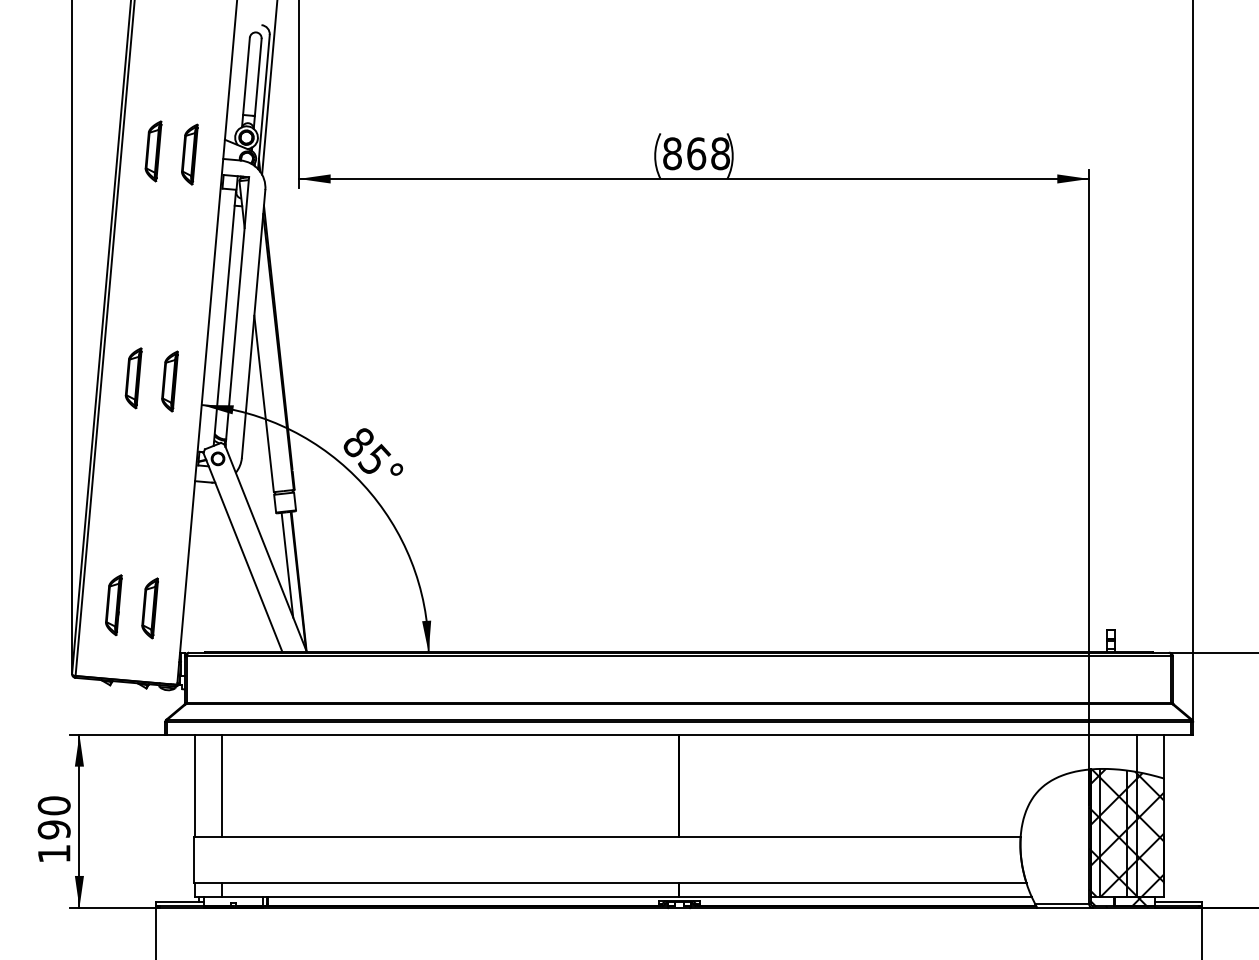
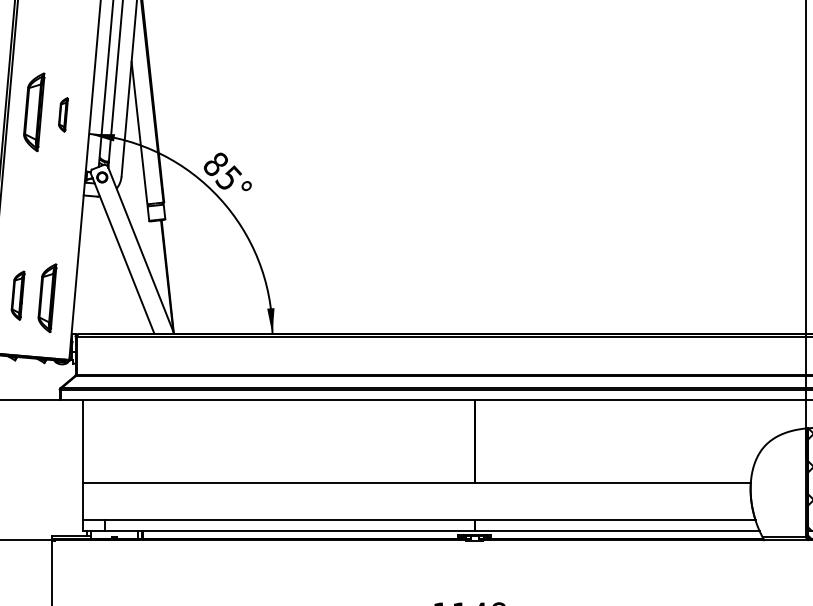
part: (133, 378) -> (33, 112), size x1.6
part: (169, 381) -> (63, 114), size x0.7
line: (287, 564) -> (158, 262), removed
part: (149, 608) -> (46, 298), size x1.4
line: (221, 785) -> (105, 441), removed

